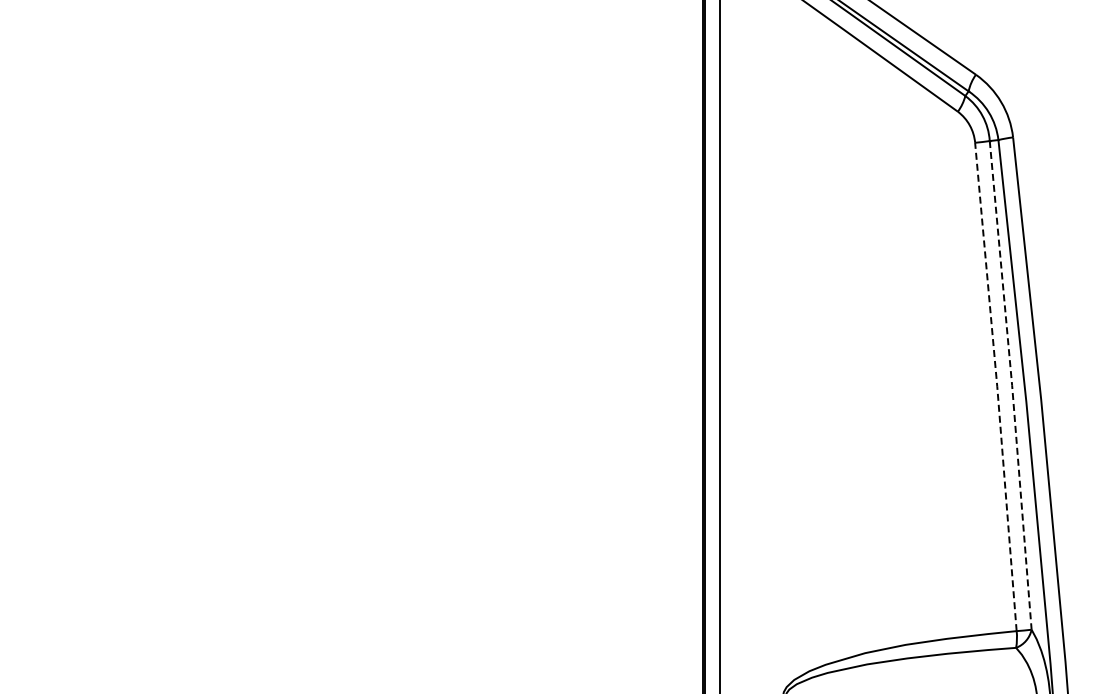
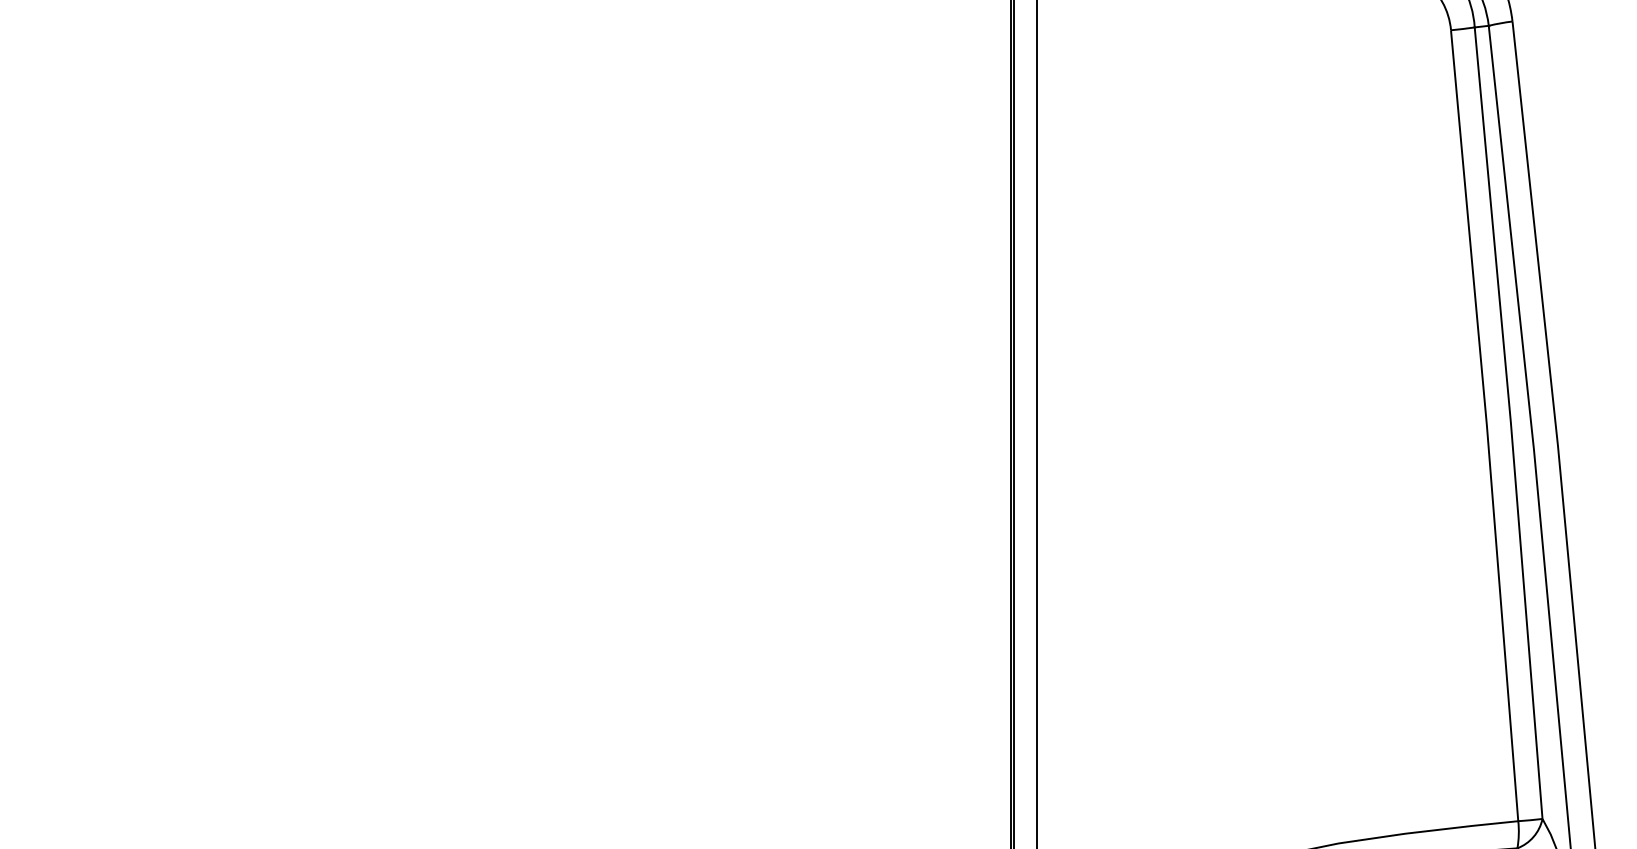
line: (1012, 385) -> (1511, 423), dashed -> solid
line: (997, 386) -> (1487, 424), dashed -> solid

